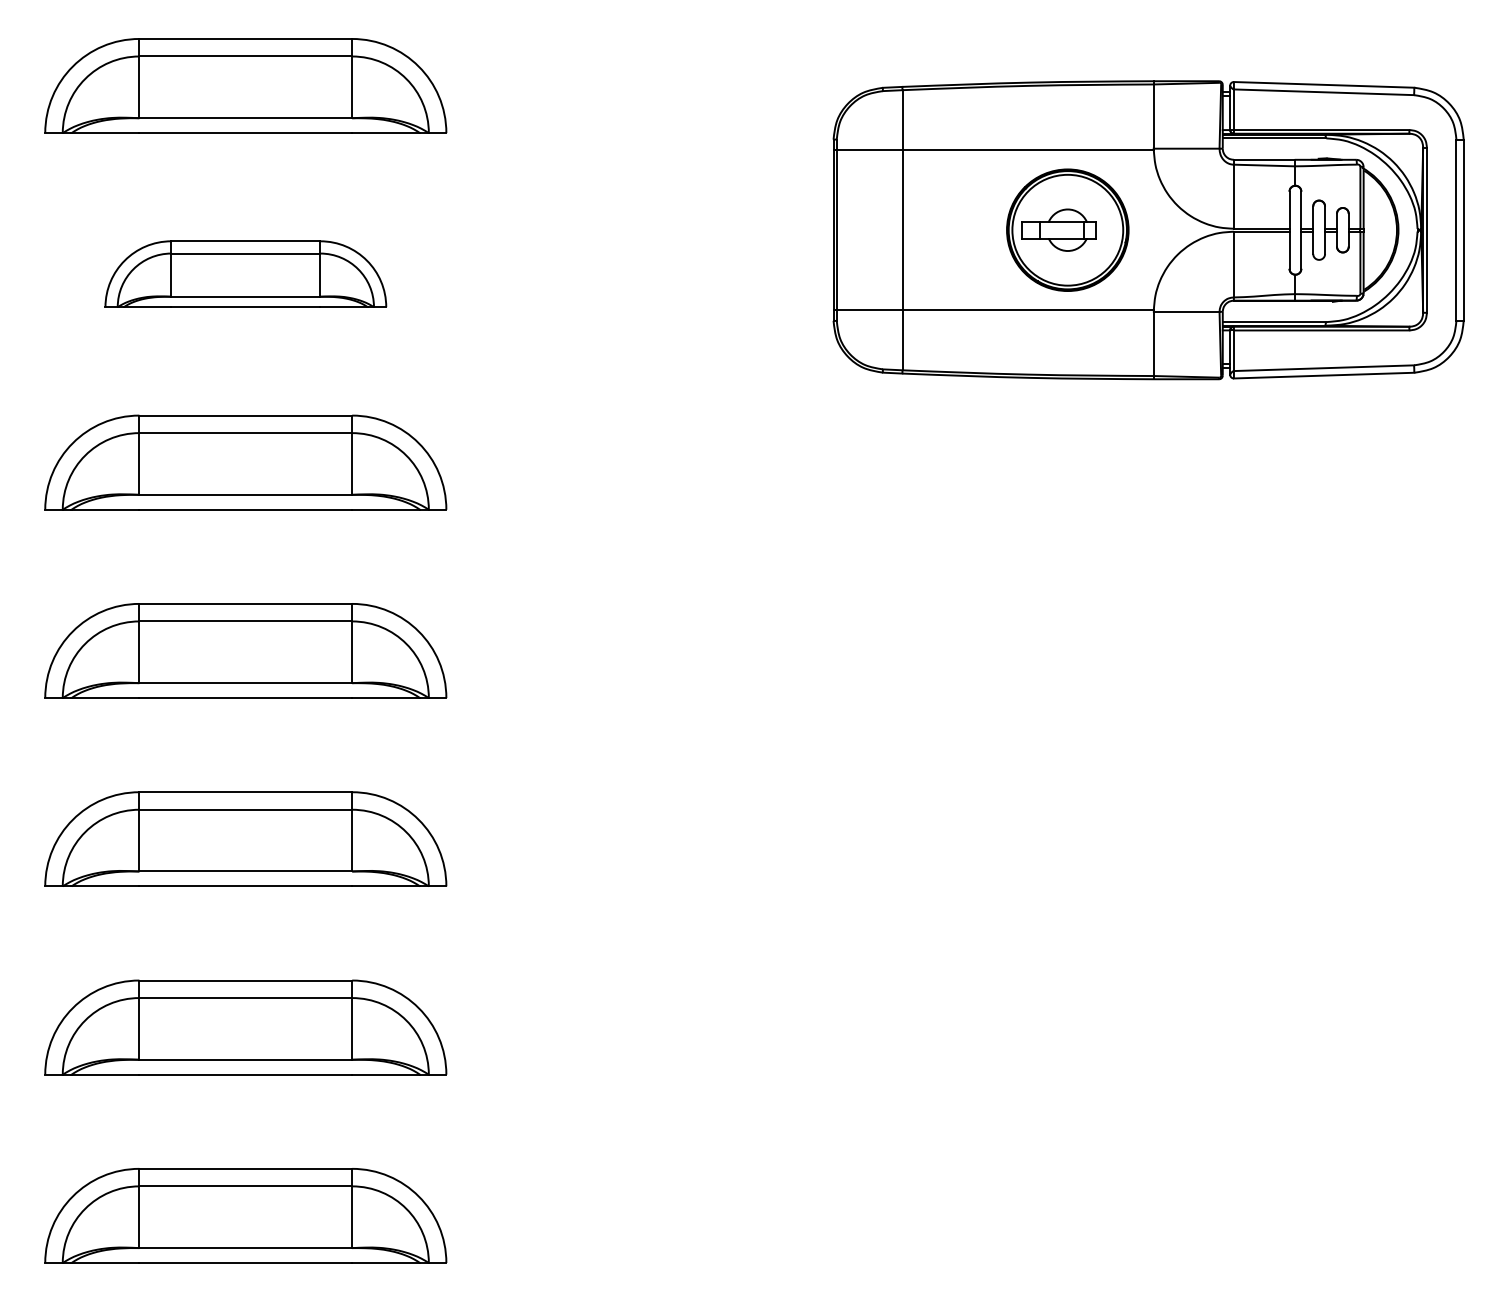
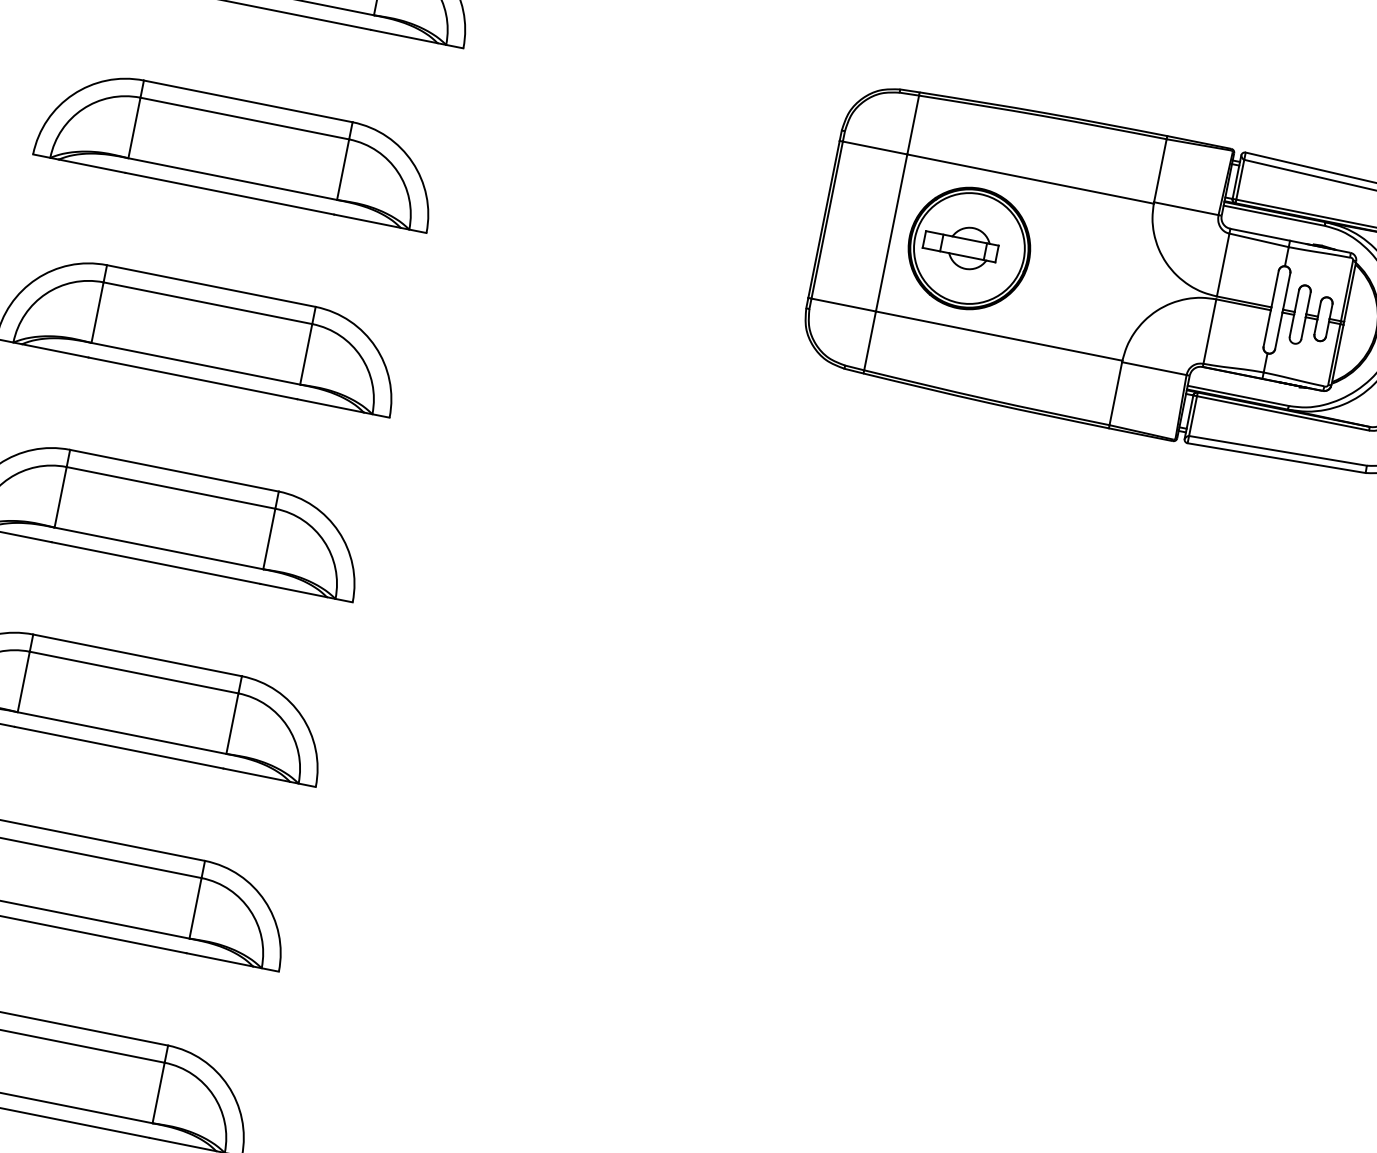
part: (1067, 229) -> (969, 247), moved
part: (245, 273) -> (238, 146), size x1.43

